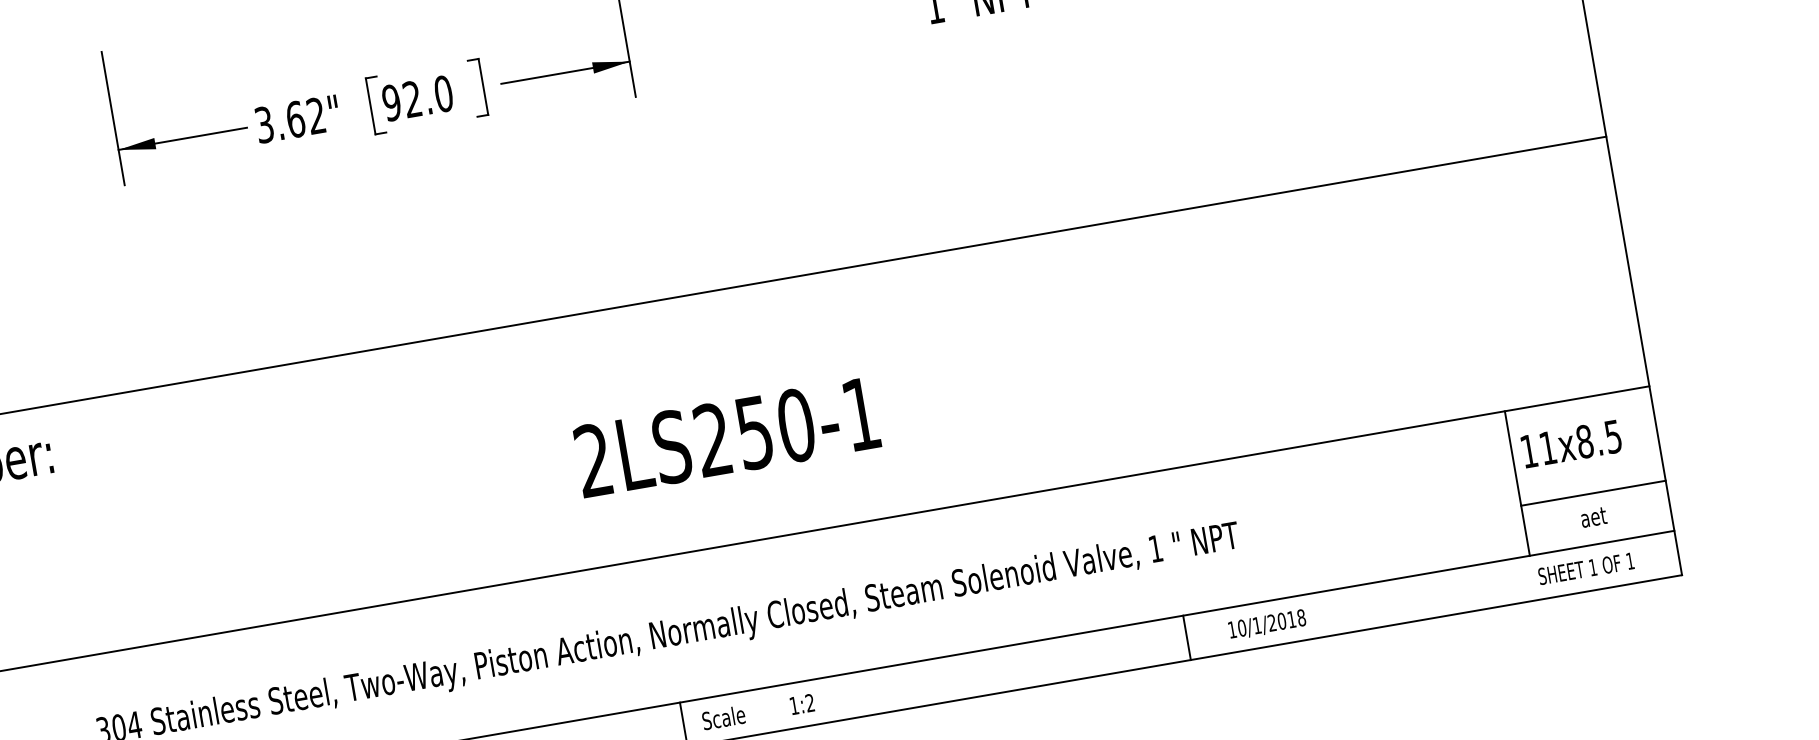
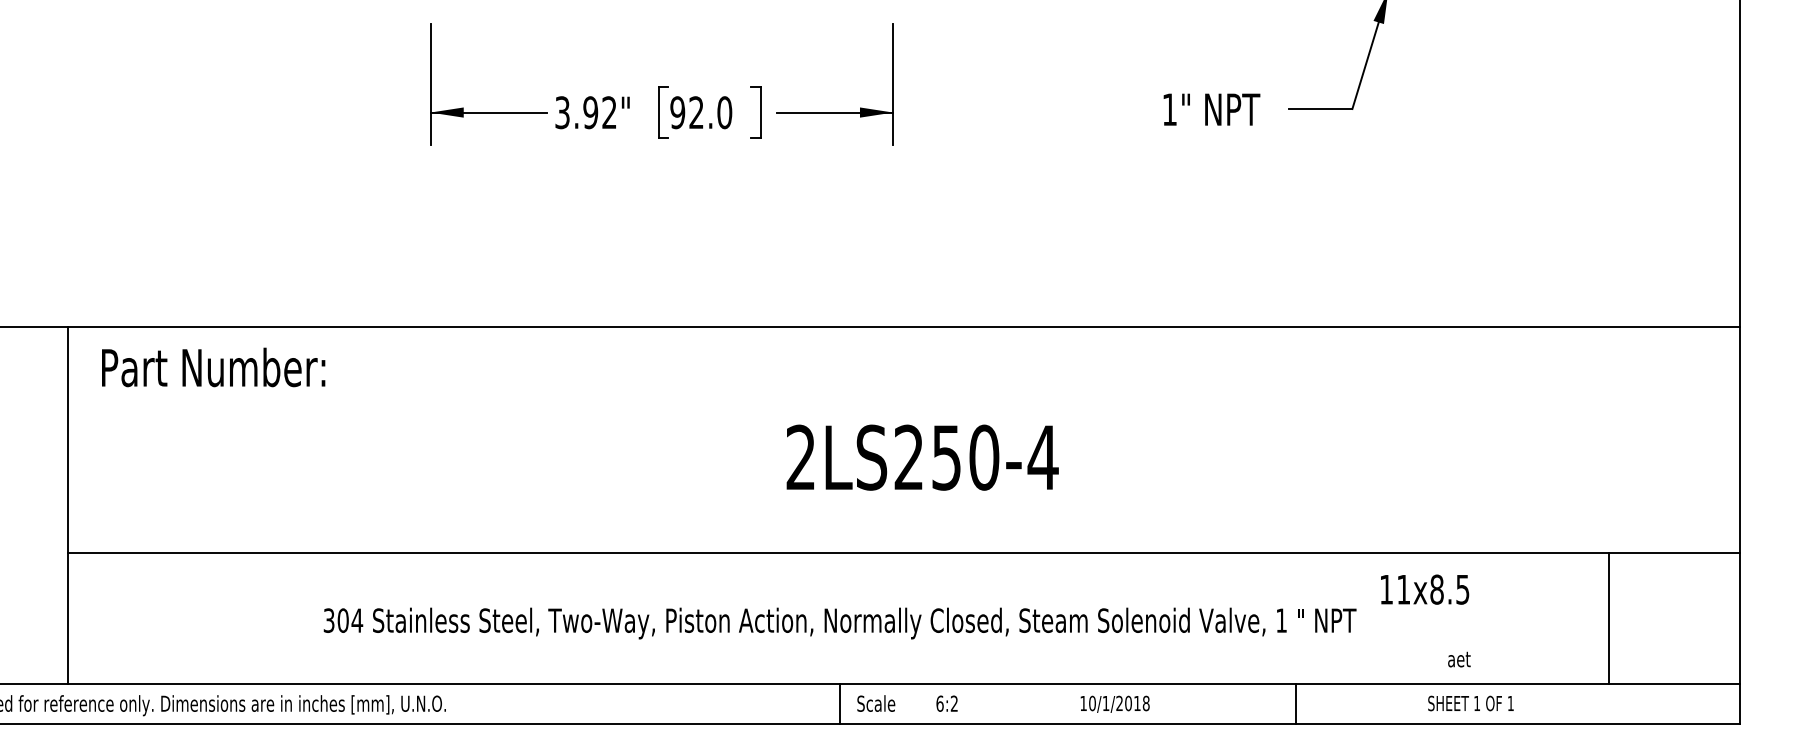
text: (295, 119) -> (590, 112), 3.62" -> 3.92"
text: (860, 414) -> (1042, 457), 2LS250-1 -> 2LS250-4
text: (1572, 443) -> (1425, 589), moved
line: (1593, 493) -> (1674, 638), removed
text: (1593, 517) -> (1459, 659), moved
text: (1585, 568) -> (1470, 703), moved
text: (1266, 623) -> (1114, 703), moved
text: (793, 705) -> (939, 703), 1:2 -> 6:2

